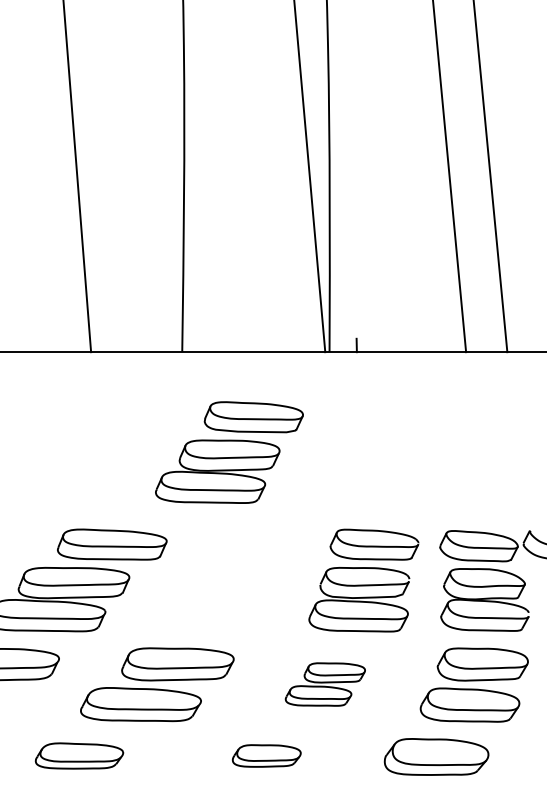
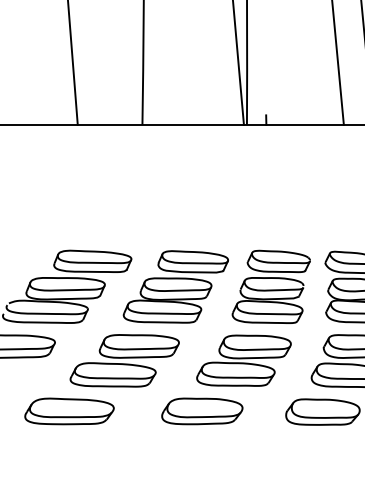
part: (229, 452) -> (175, 286), moved
part: (325, 684) -> (244, 360), size x1.67
part: (79, 755) -> (69, 411), size x1.43
part: (266, 755) -> (202, 411), size x1.67

